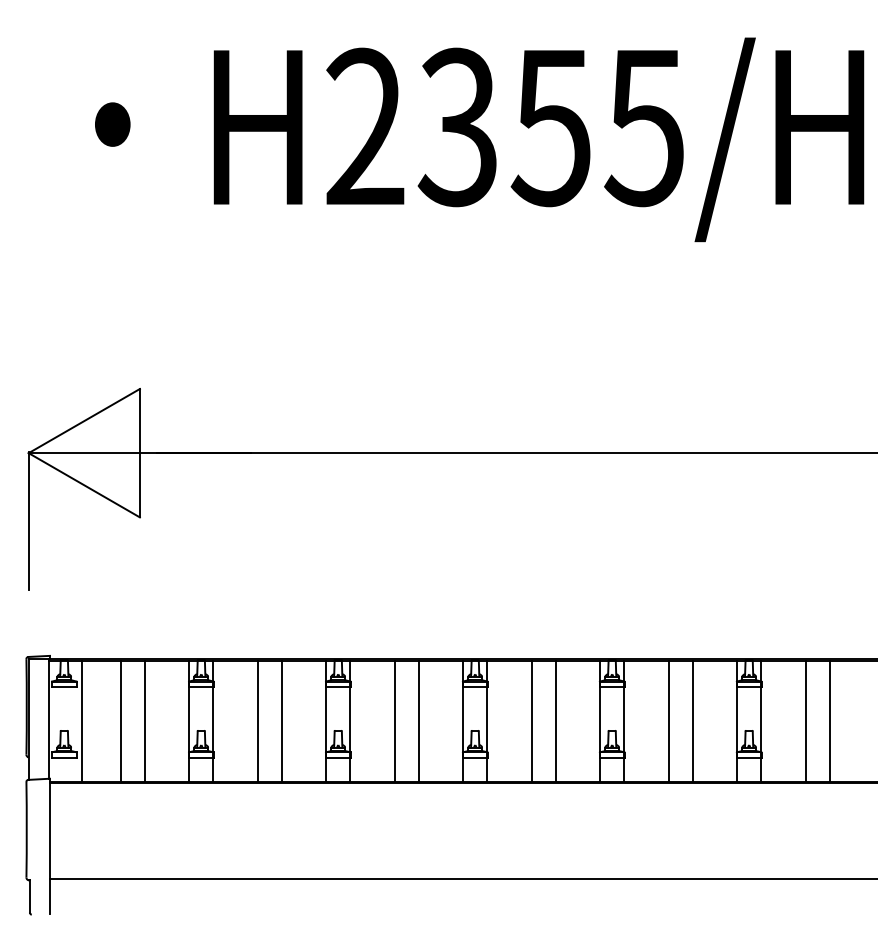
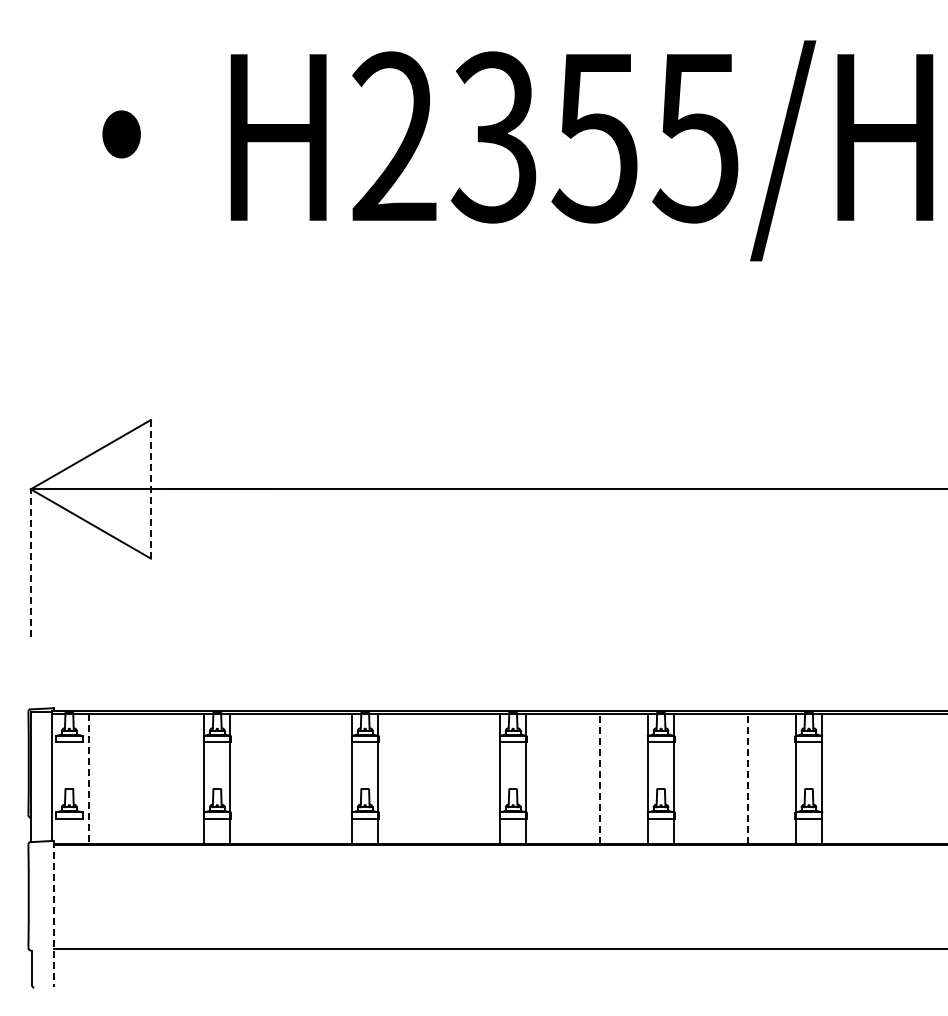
line: (139, 452) -> (150, 488), solid -> dashed
line: (28, 520) -> (30, 562), solid -> dashed
line: (120, 720) -> (130, 778), removed
line: (145, 720) -> (156, 778), removed
line: (257, 720) -> (278, 778), removed
line: (282, 720) -> (304, 778), removed
line: (395, 720) -> (426, 778), removed
line: (419, 720) -> (452, 778), removed
line: (532, 720) -> (574, 778), removed
line: (556, 720) -> (600, 778), solid -> dashed
line: (669, 720) -> (722, 778), removed
line: (692, 720) -> (747, 778), solid -> dashed
line: (805, 720) -> (869, 778), removed
line: (829, 720) -> (895, 778), removed
line: (82, 721) -> (88, 779), solid -> dashed
line: (49, 846) -> (53, 914), solid -> dashed

